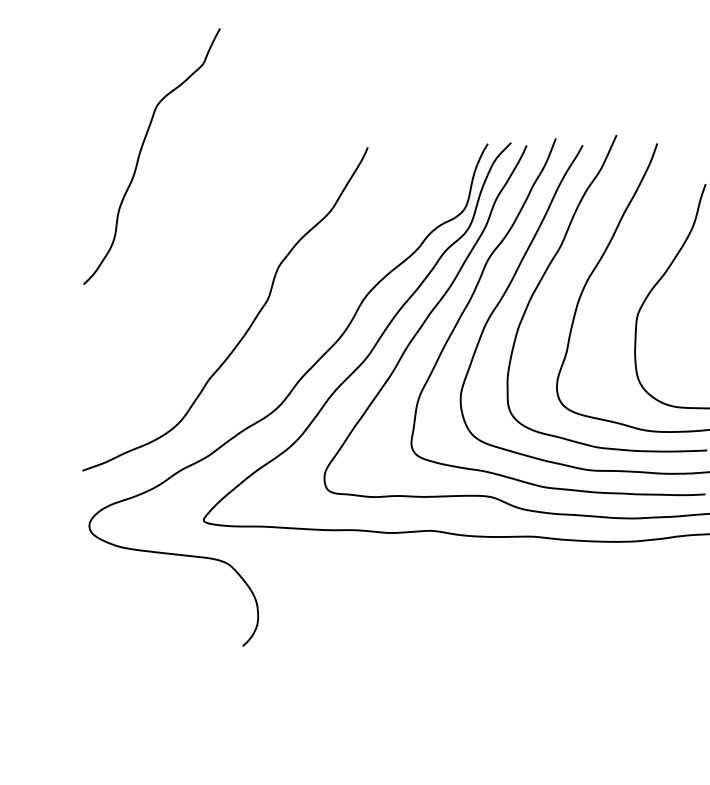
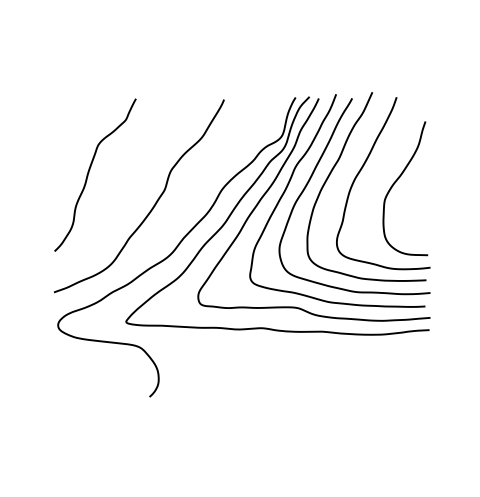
curve: (142, 152) -> (89, 172), moved

